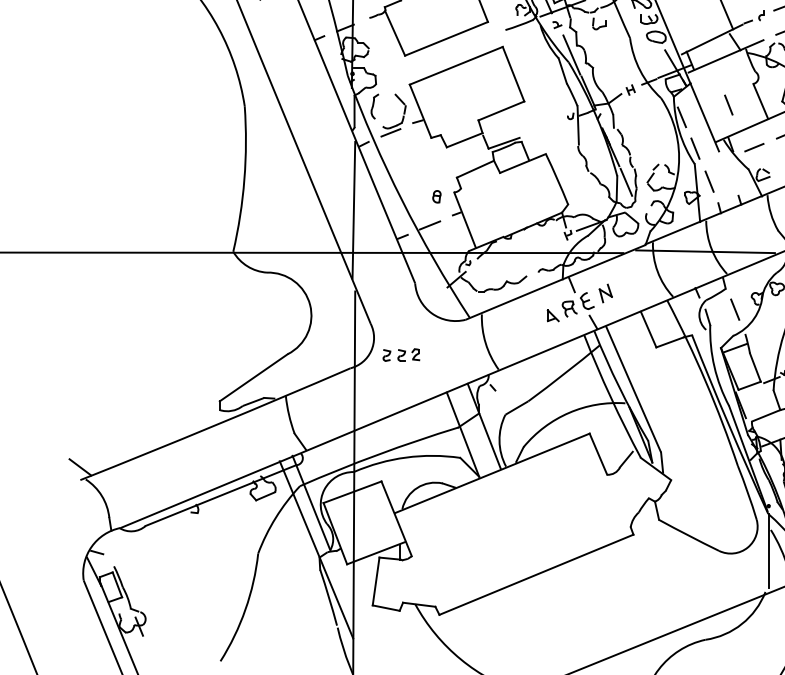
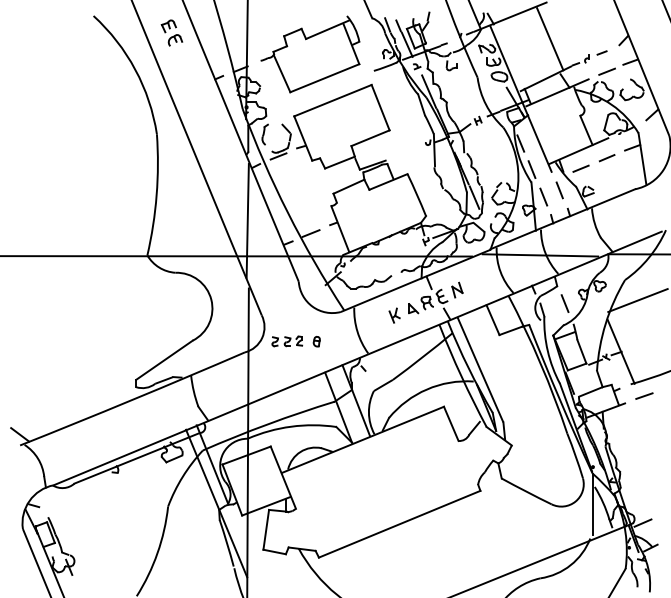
line: (728, 105) -> (559, 190), moved
part: (436, 196) -> (316, 341), moved
part: (530, 323) -> (394, 315), added

